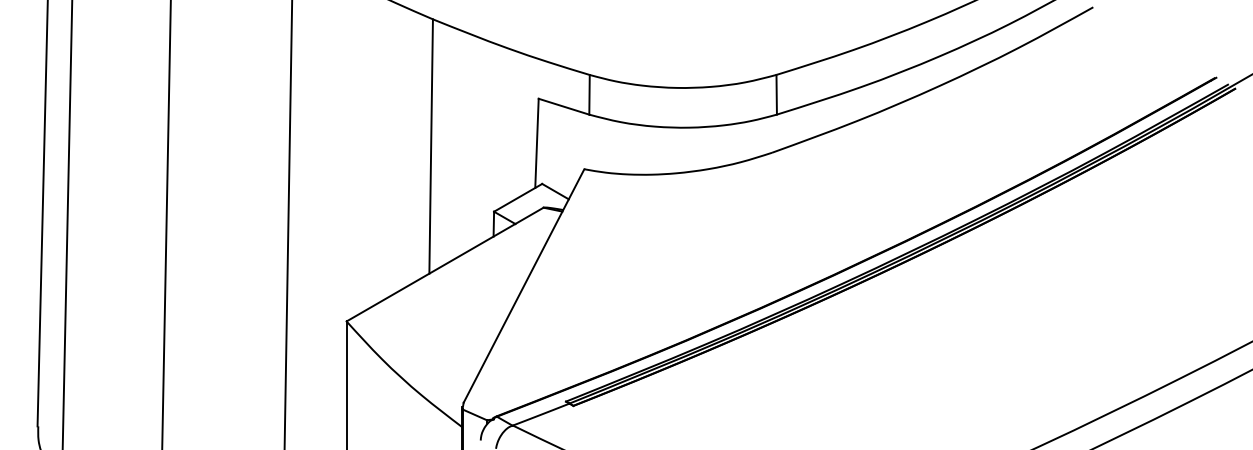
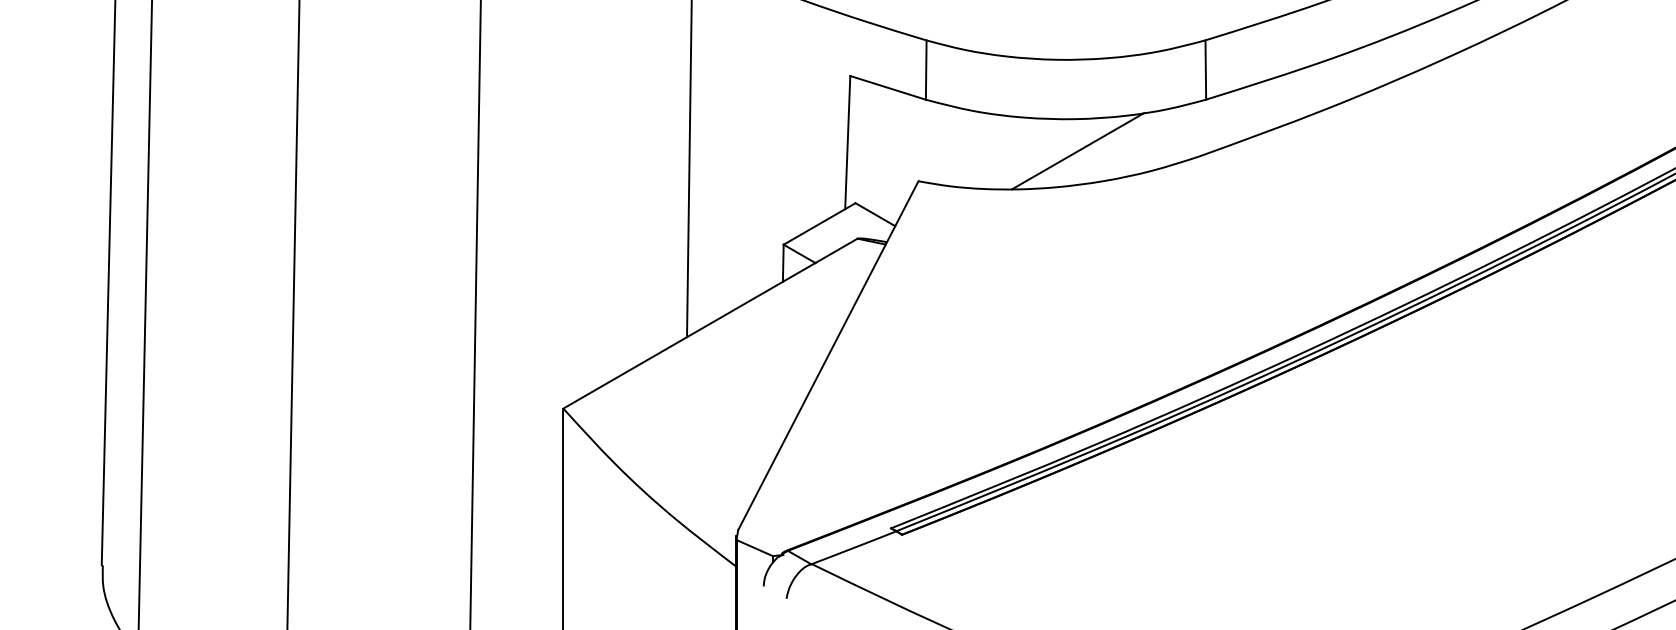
line: (690, 148) -> (1077, 150), added

